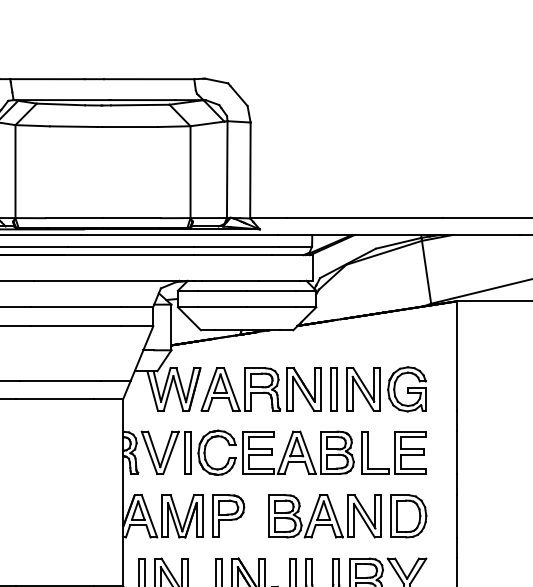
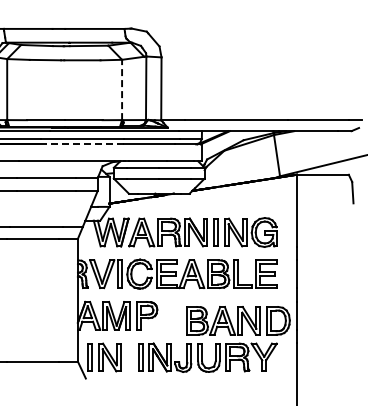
line: (191, 171) -> (122, 89), solid -> dashed
line: (128, 255) -> (81, 144), solid -> dashed
part: (348, 515) -> (238, 320), moved

